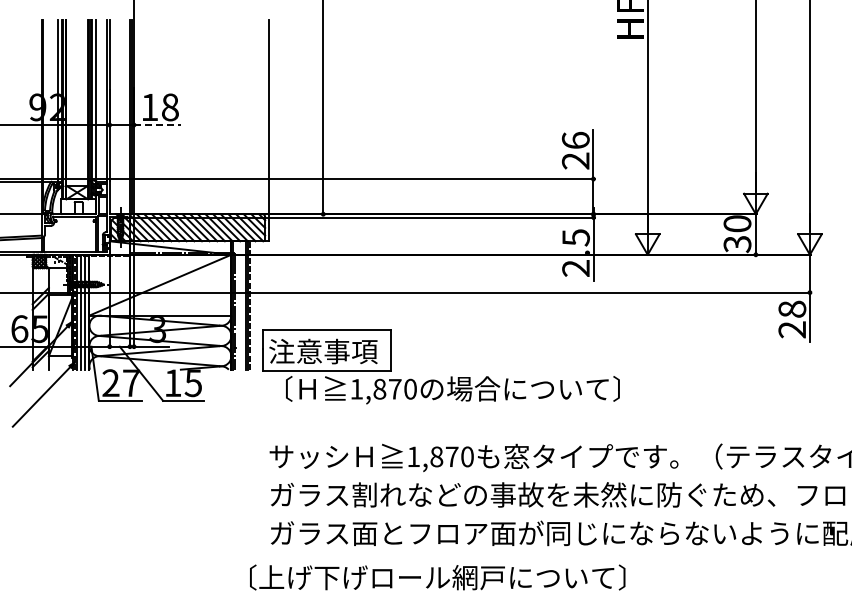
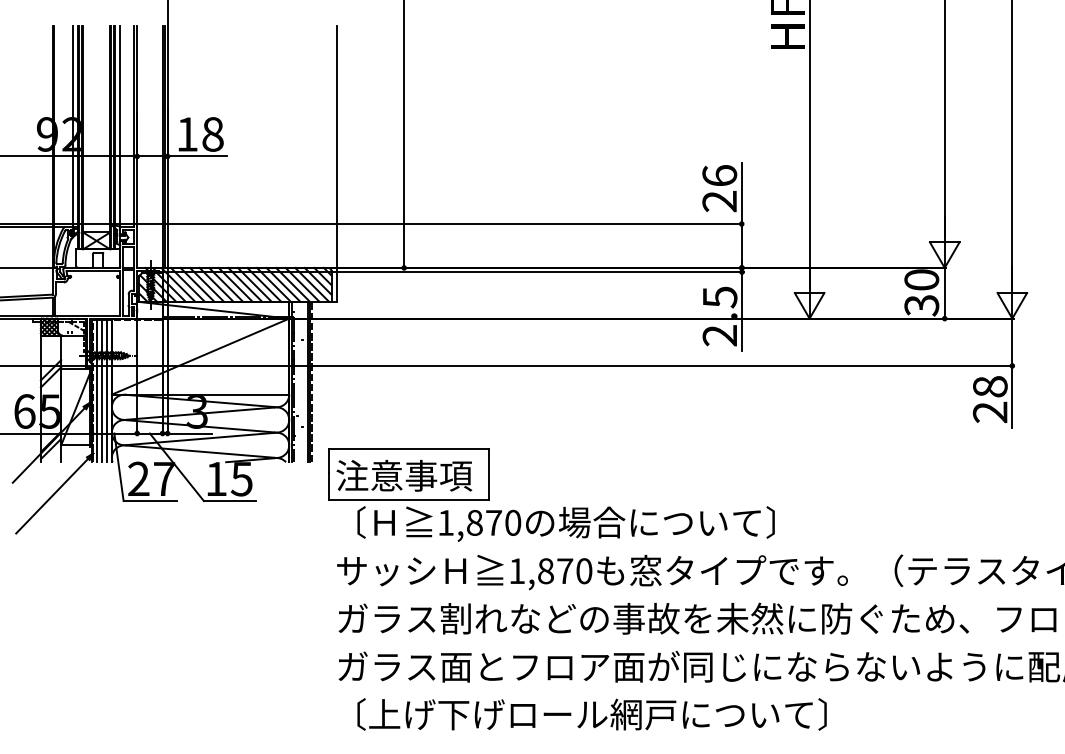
line: (157, 125) -> (196, 157), dashed -> solid
part: (435, 379) -> (544, 510), moved
text: (437, 577) -> (591, 714), moved

